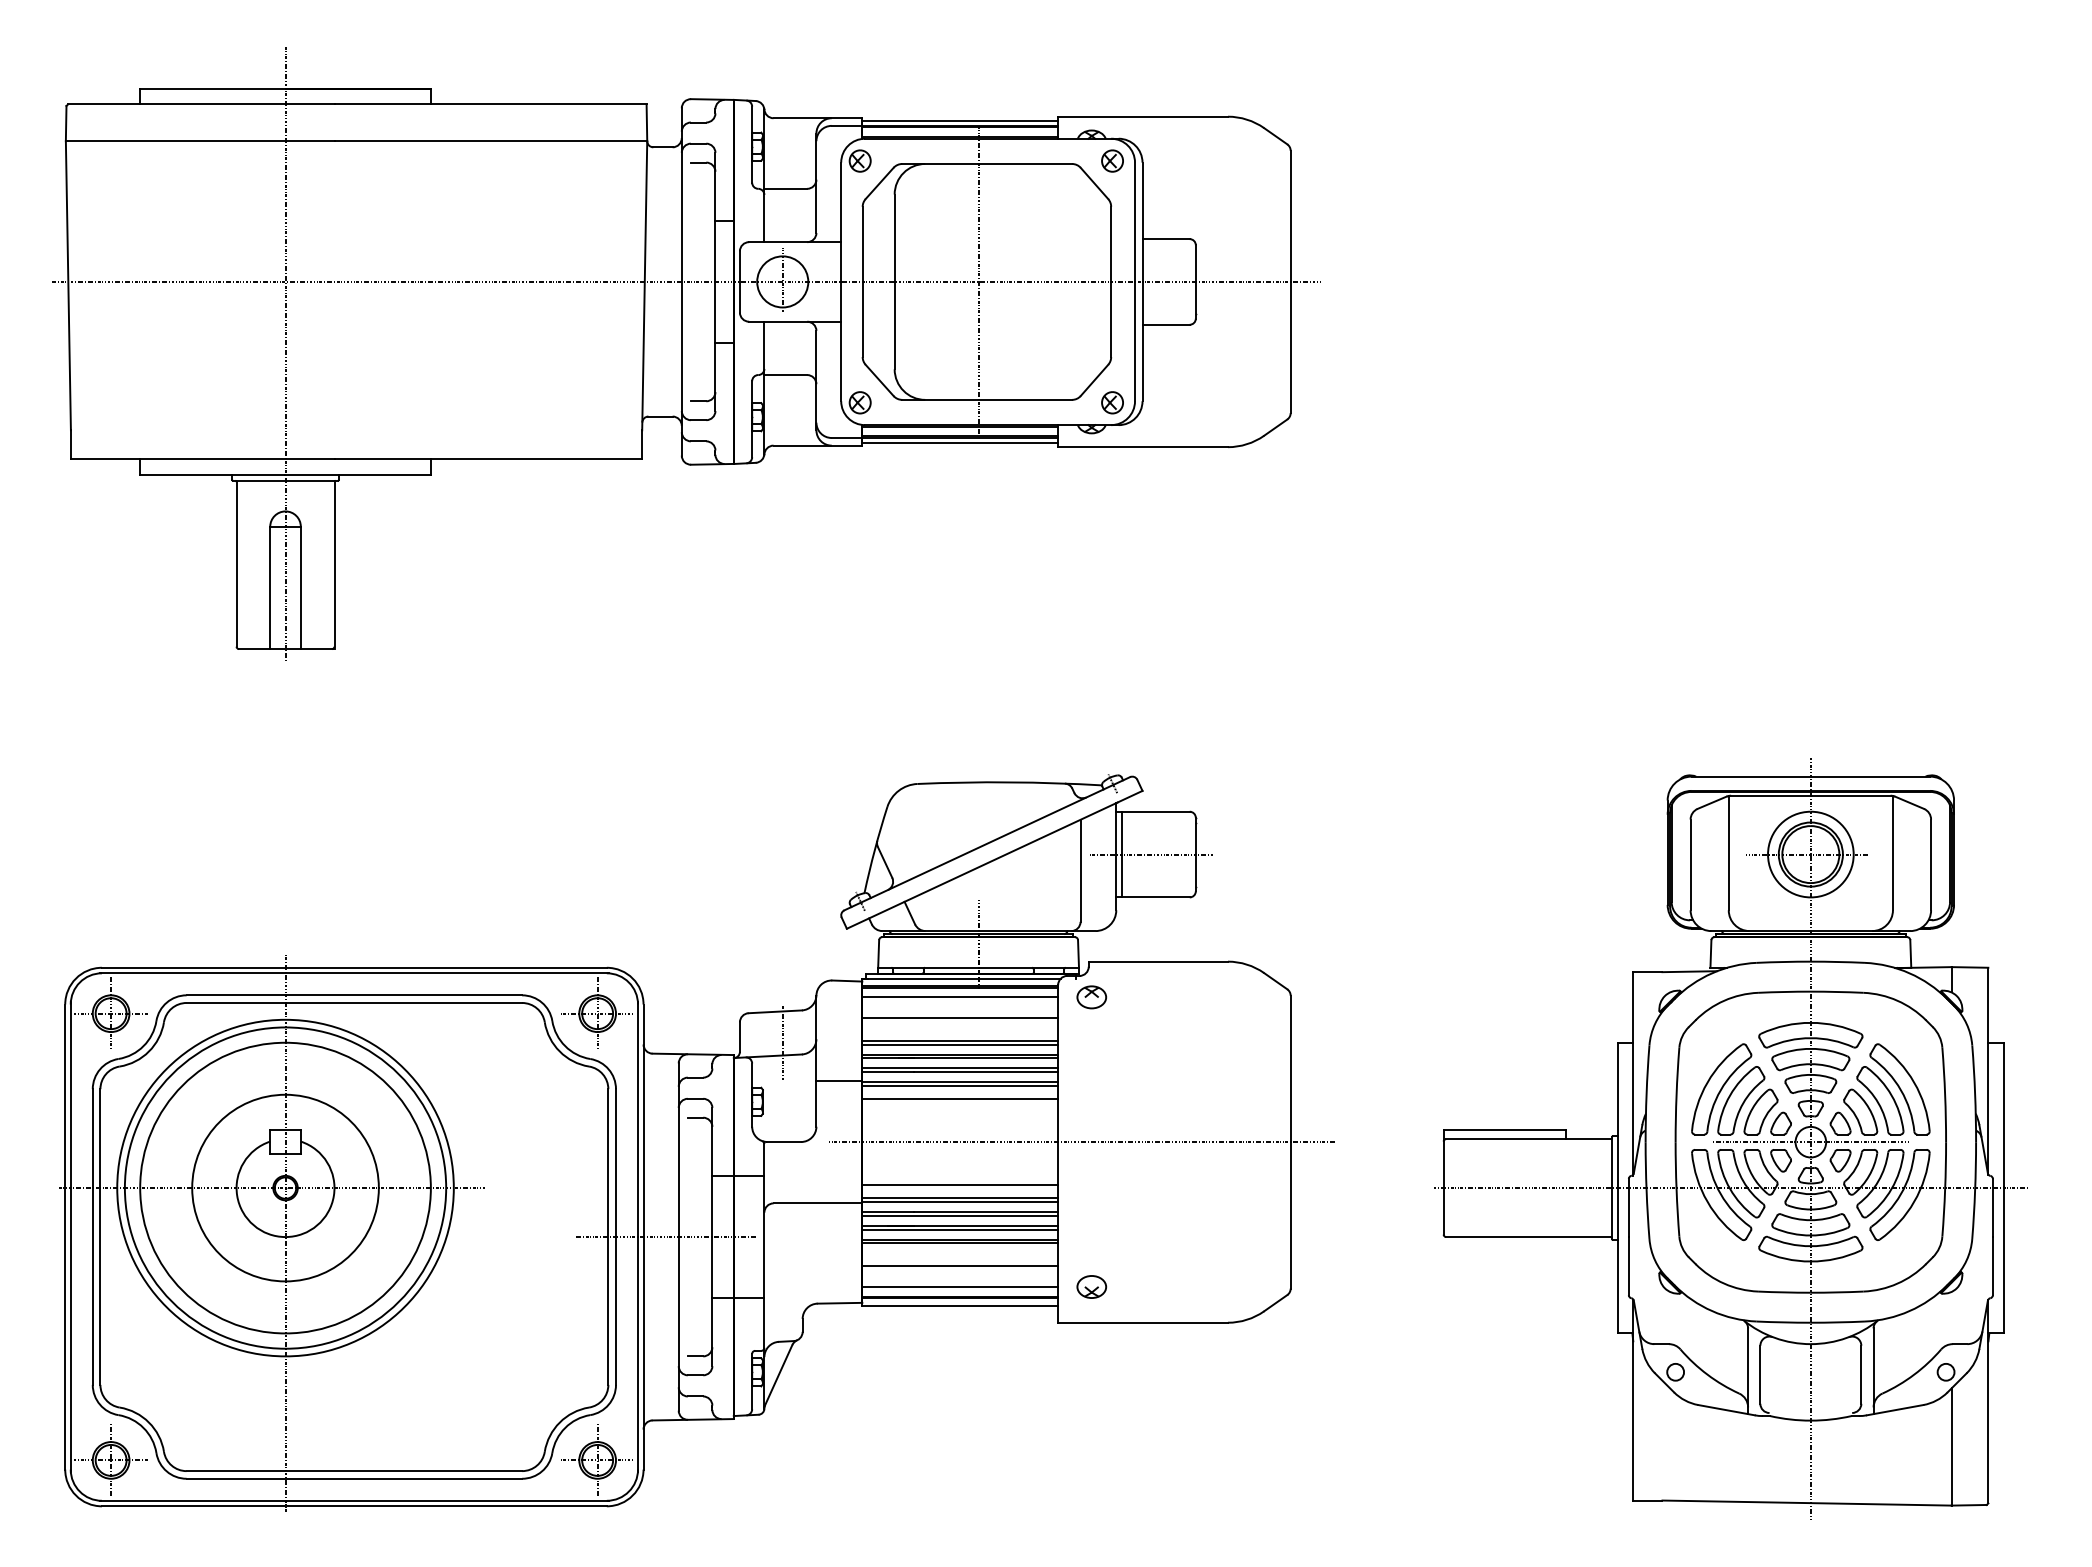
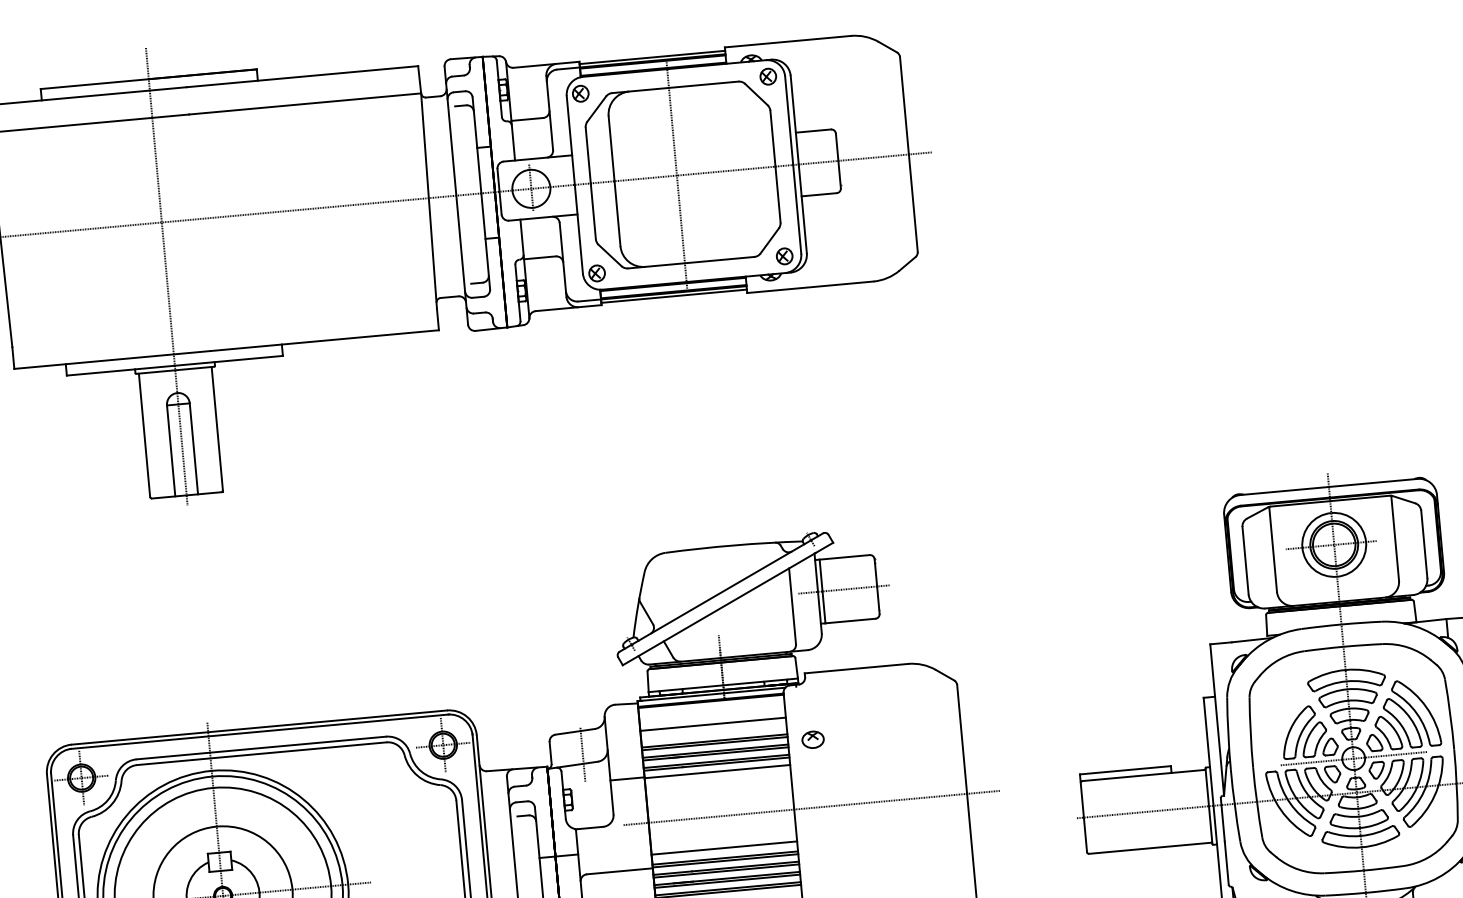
line: (960, 997) -> (711, 708), removed
part: (1091, 997) -> (812, 739), moved
line: (960, 1085) -> (717, 774), removed
part: (1721, 1089) -> (1283, 725), removed
line: (960, 1099) -> (718, 784), removed

